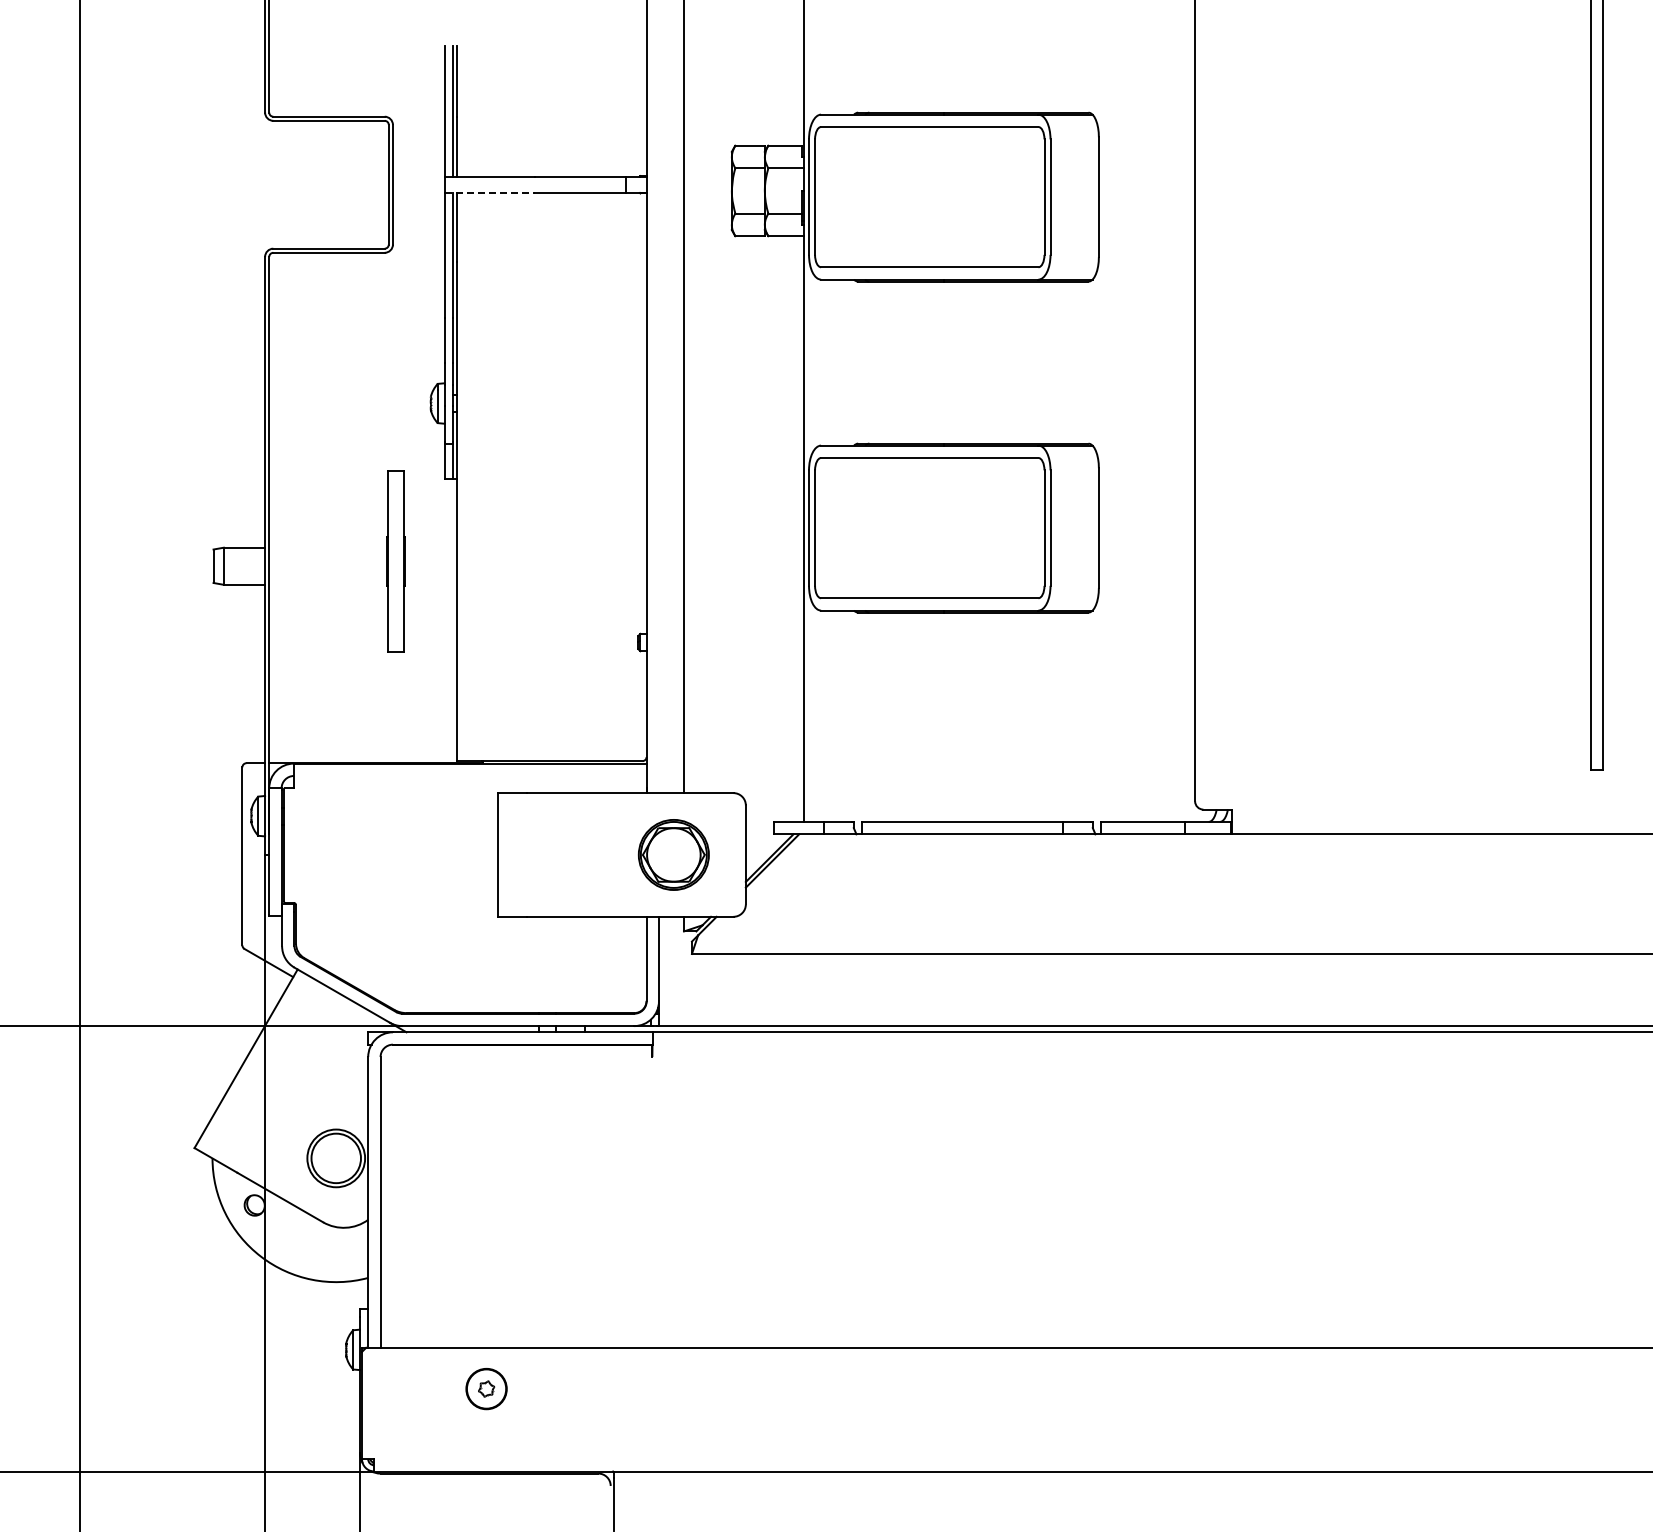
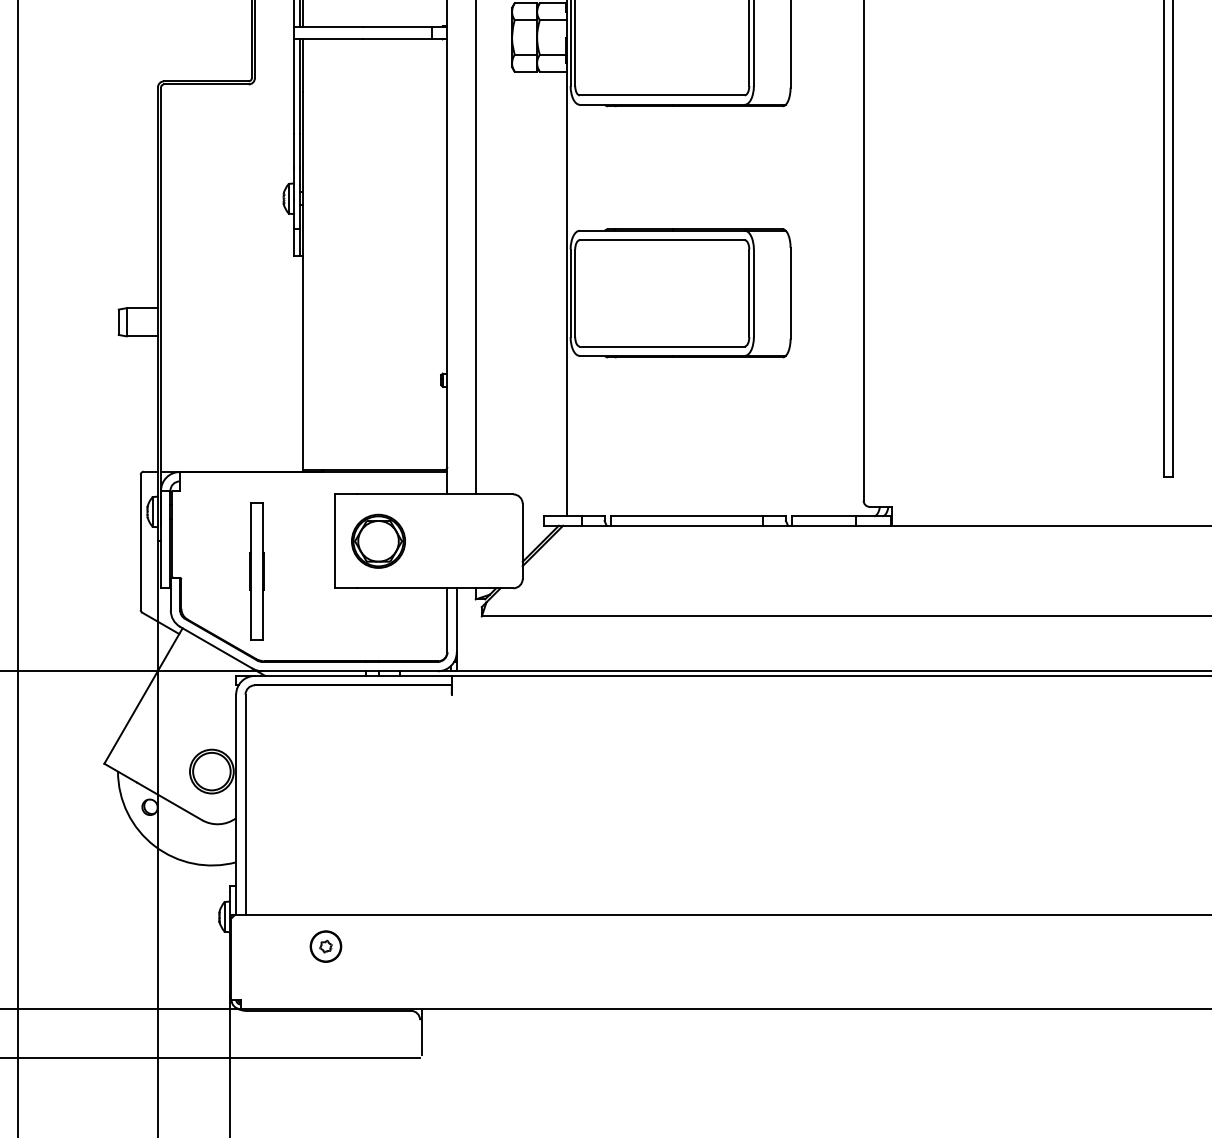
line: (490, 193) -> (328, 39), dashed -> solid
part: (395, 561) -> (256, 571), moved
part: (673, 854) -> (378, 541), moved

